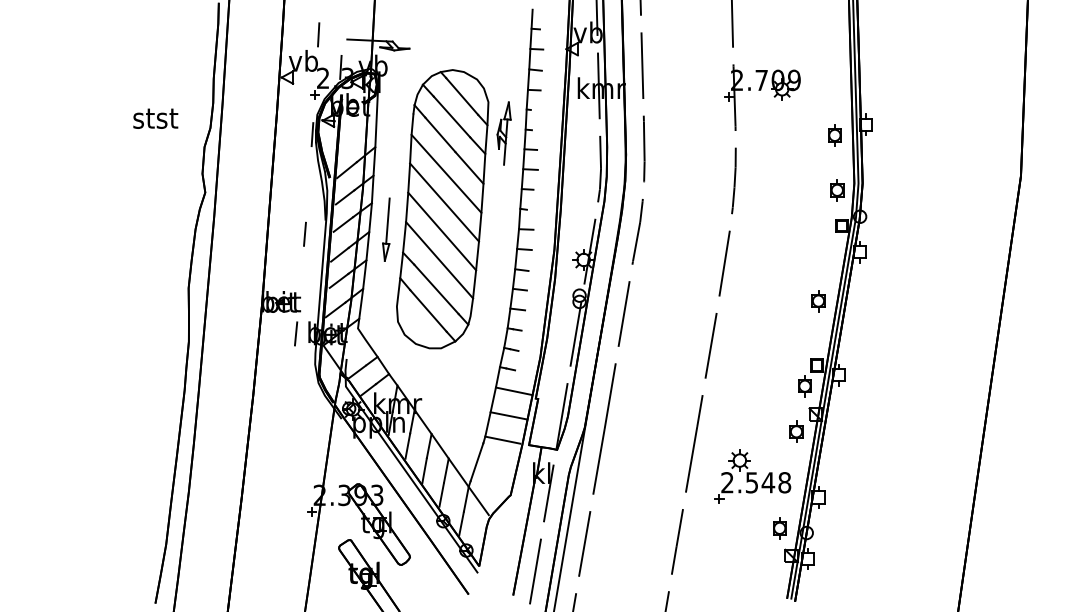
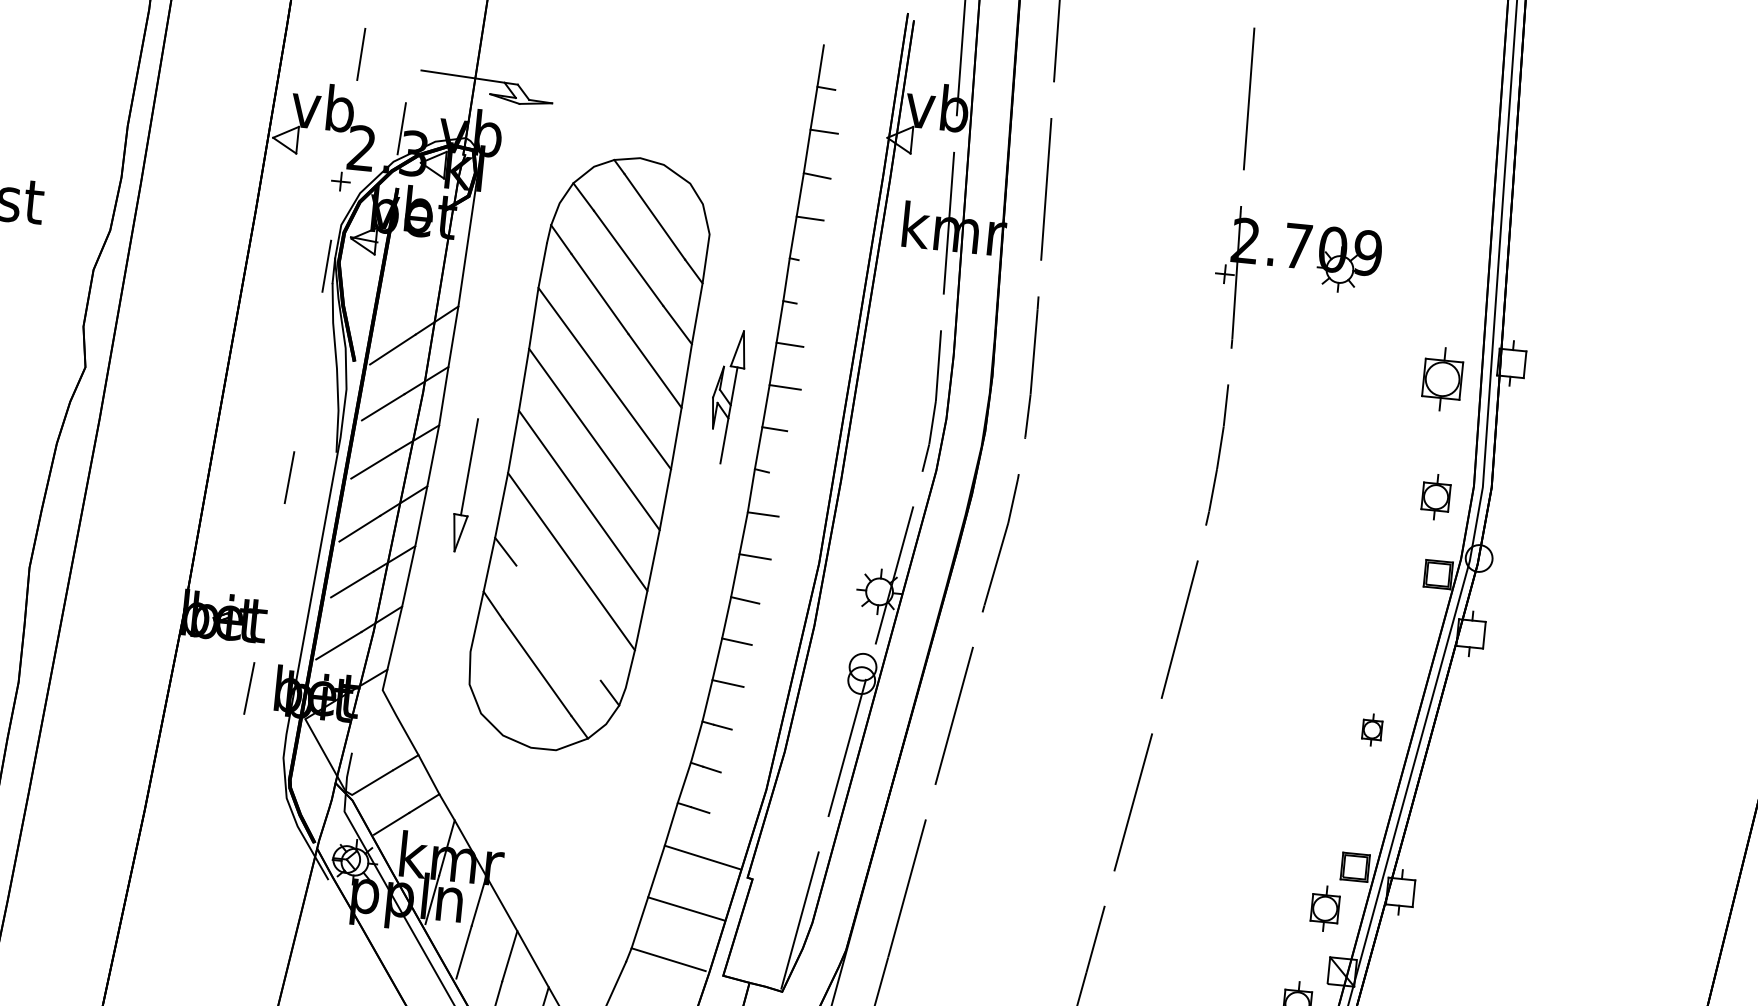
part: (503, 133) -> (725, 396), moved
part: (834, 135) -> (1441, 379), size x1.4
line: (436, 289) -> (558, 623), removed
part: (818, 301) -> (1372, 730), size x0.7

